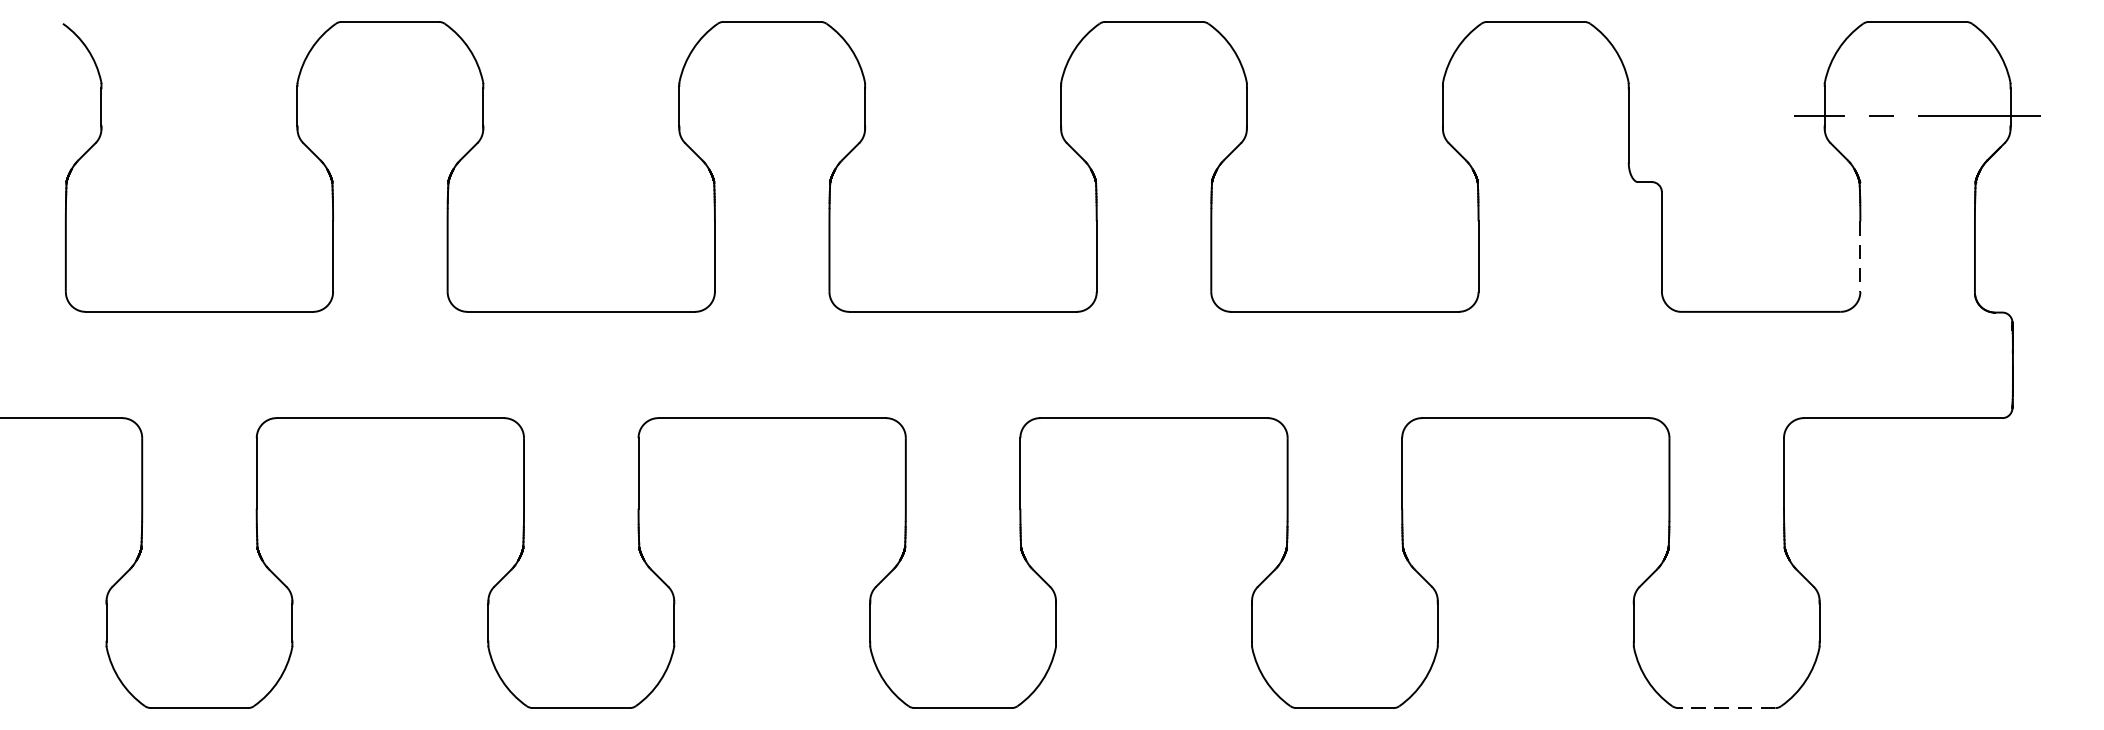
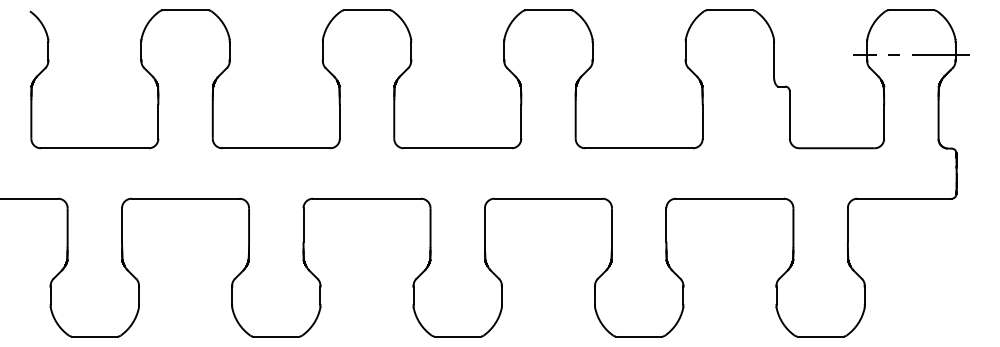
line: (1861, 255) -> (884, 121), dashed -> solid
line: (1726, 708) -> (820, 336), dashed -> solid

